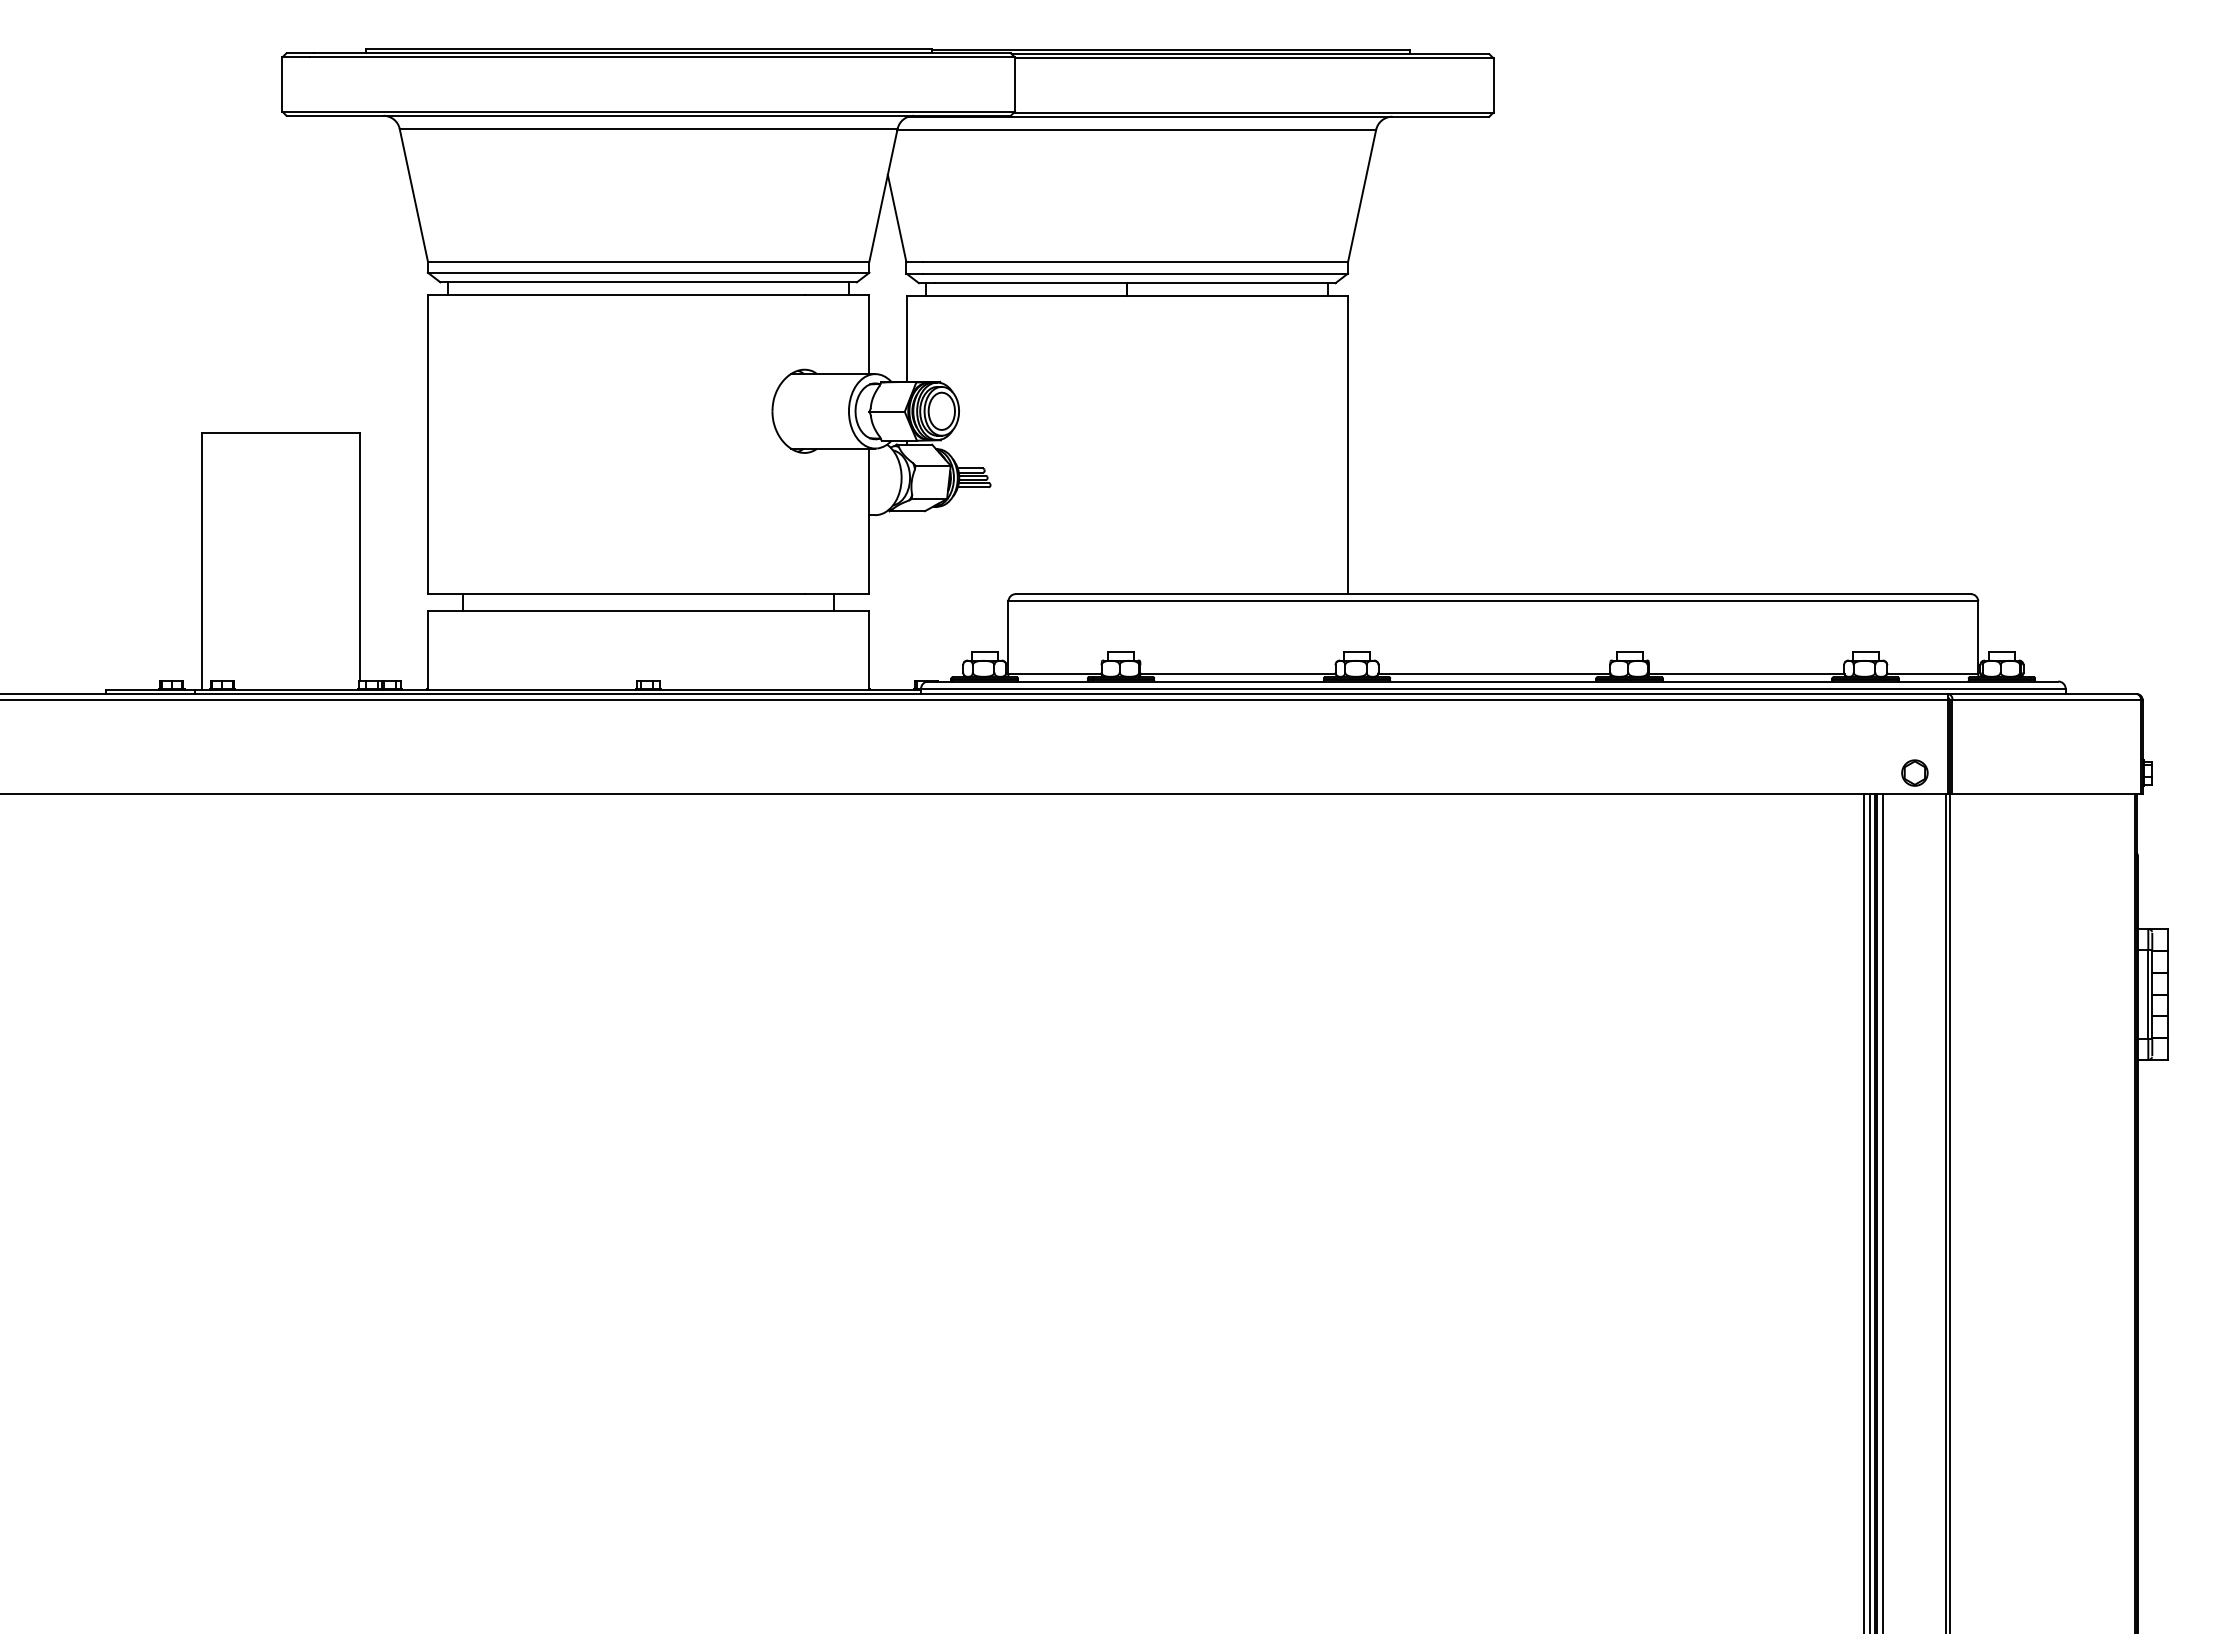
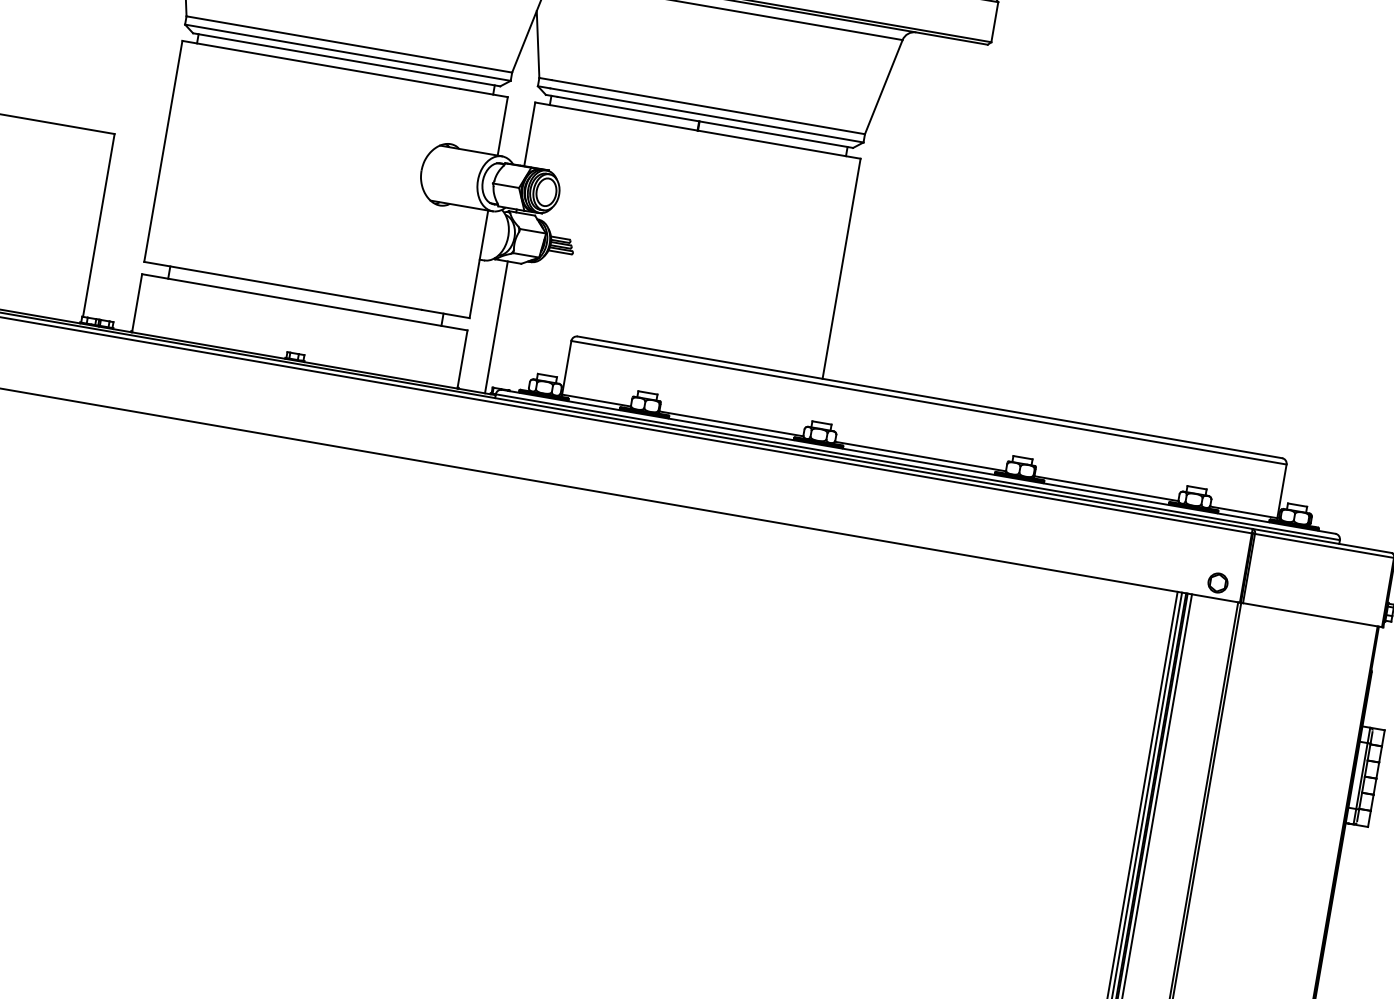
line: (906, 600) -> (496, 327), added

